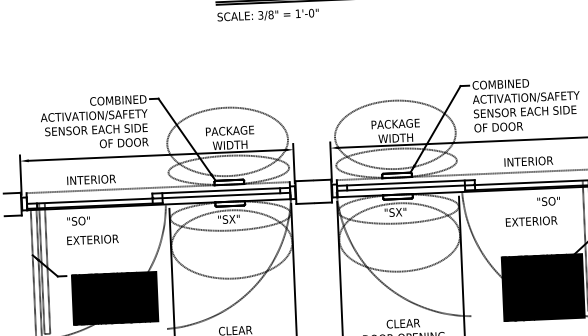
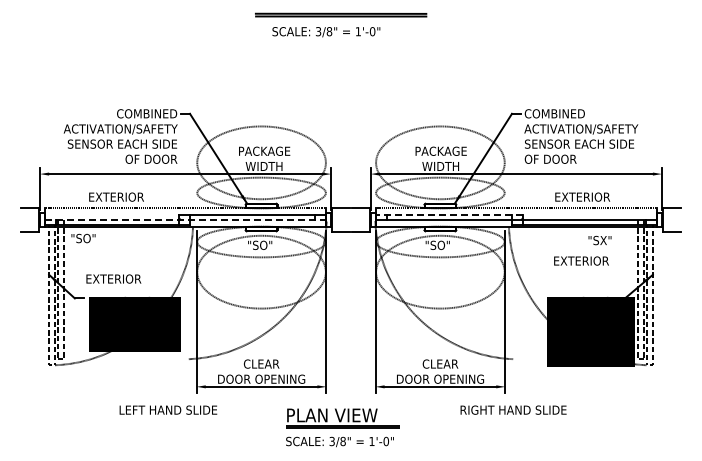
text: (268, 15) -> (326, 32), moved
text: (530, 160) -> (583, 196), INTERIOR -> EXTERIOR
text: (92, 179) -> (116, 196), INTERIOR -> EXTERIOR
line: (404, 183) -> (448, 214), solid -> dashed
line: (159, 198) -> (186, 219), solid -> dashed
text: (554, 201) -> (606, 240), "SO" -> "SX"
text: (401, 211) -> (443, 244), "SX" -> "SO"
text: (235, 218) -> (266, 244), "SX" -> "SO"
text: (78, 221) -> (83, 238), moved
text: (92, 239) -> (113, 278), moved

